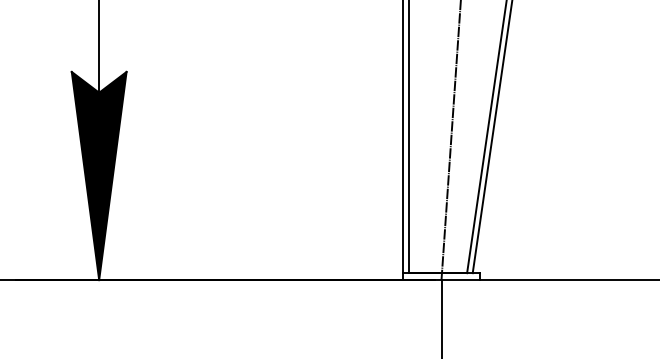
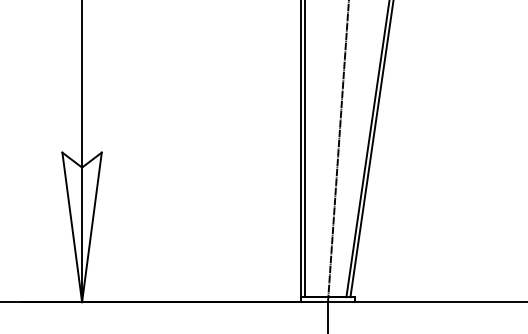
fill: (98, 176) -> (81, 227), removed

